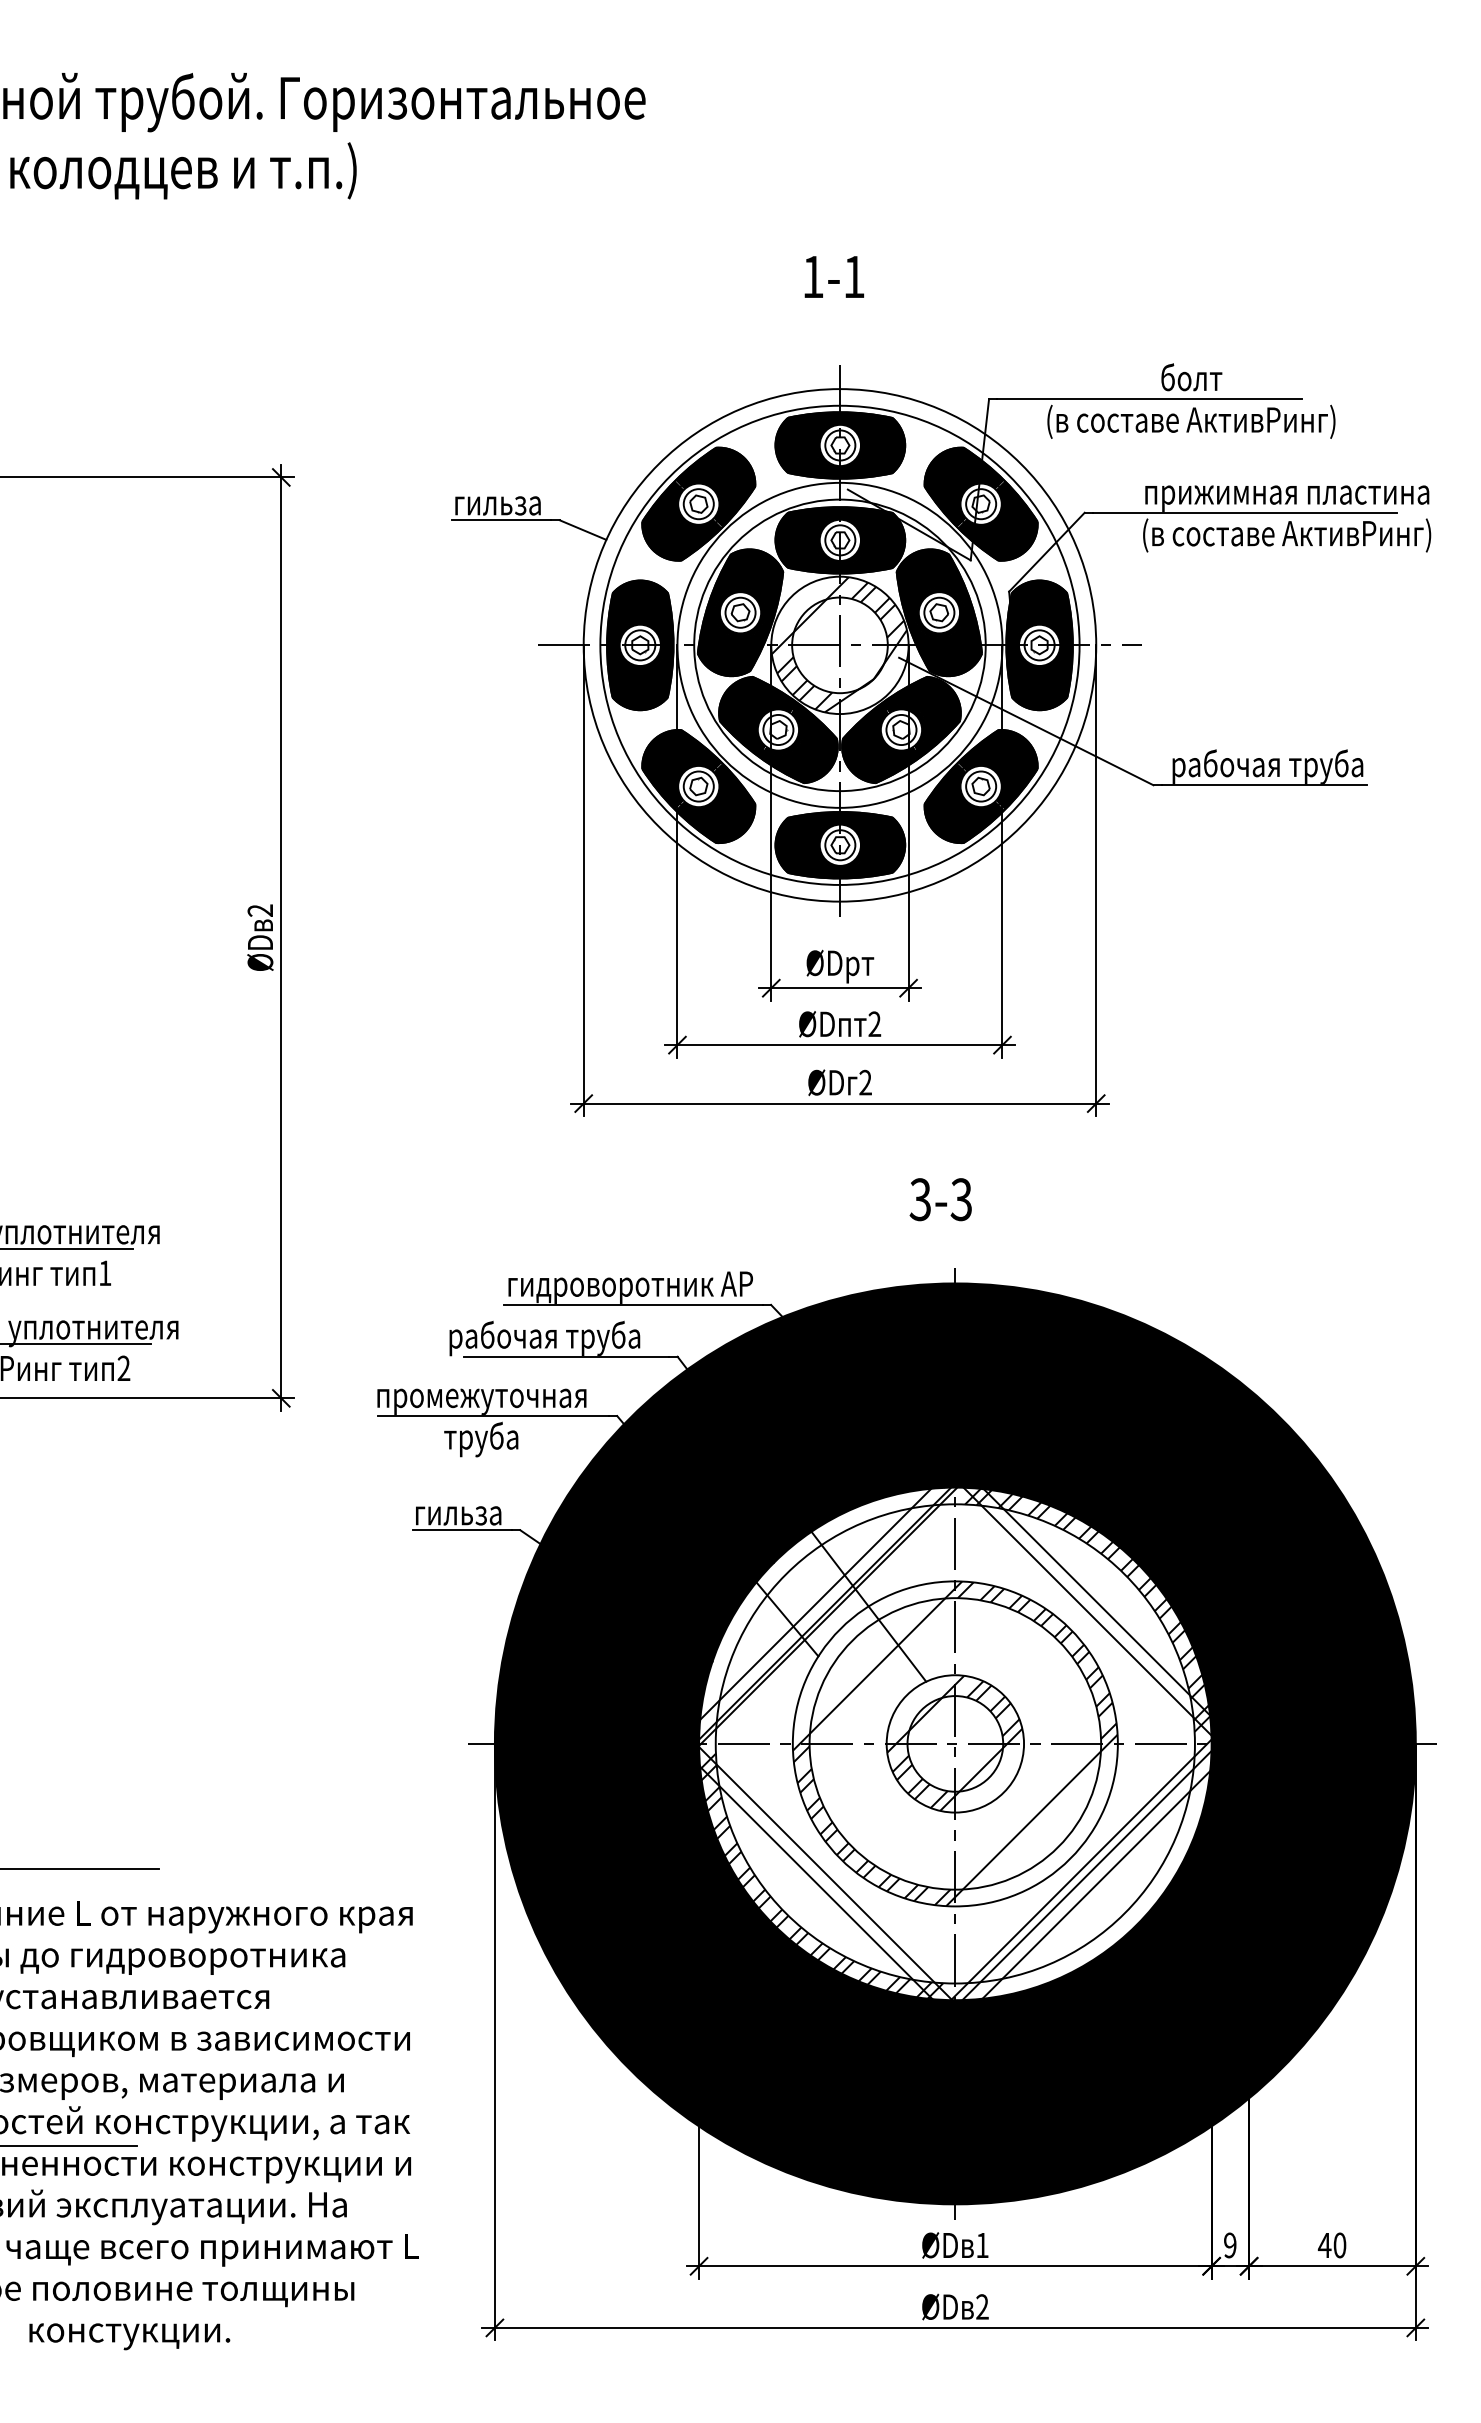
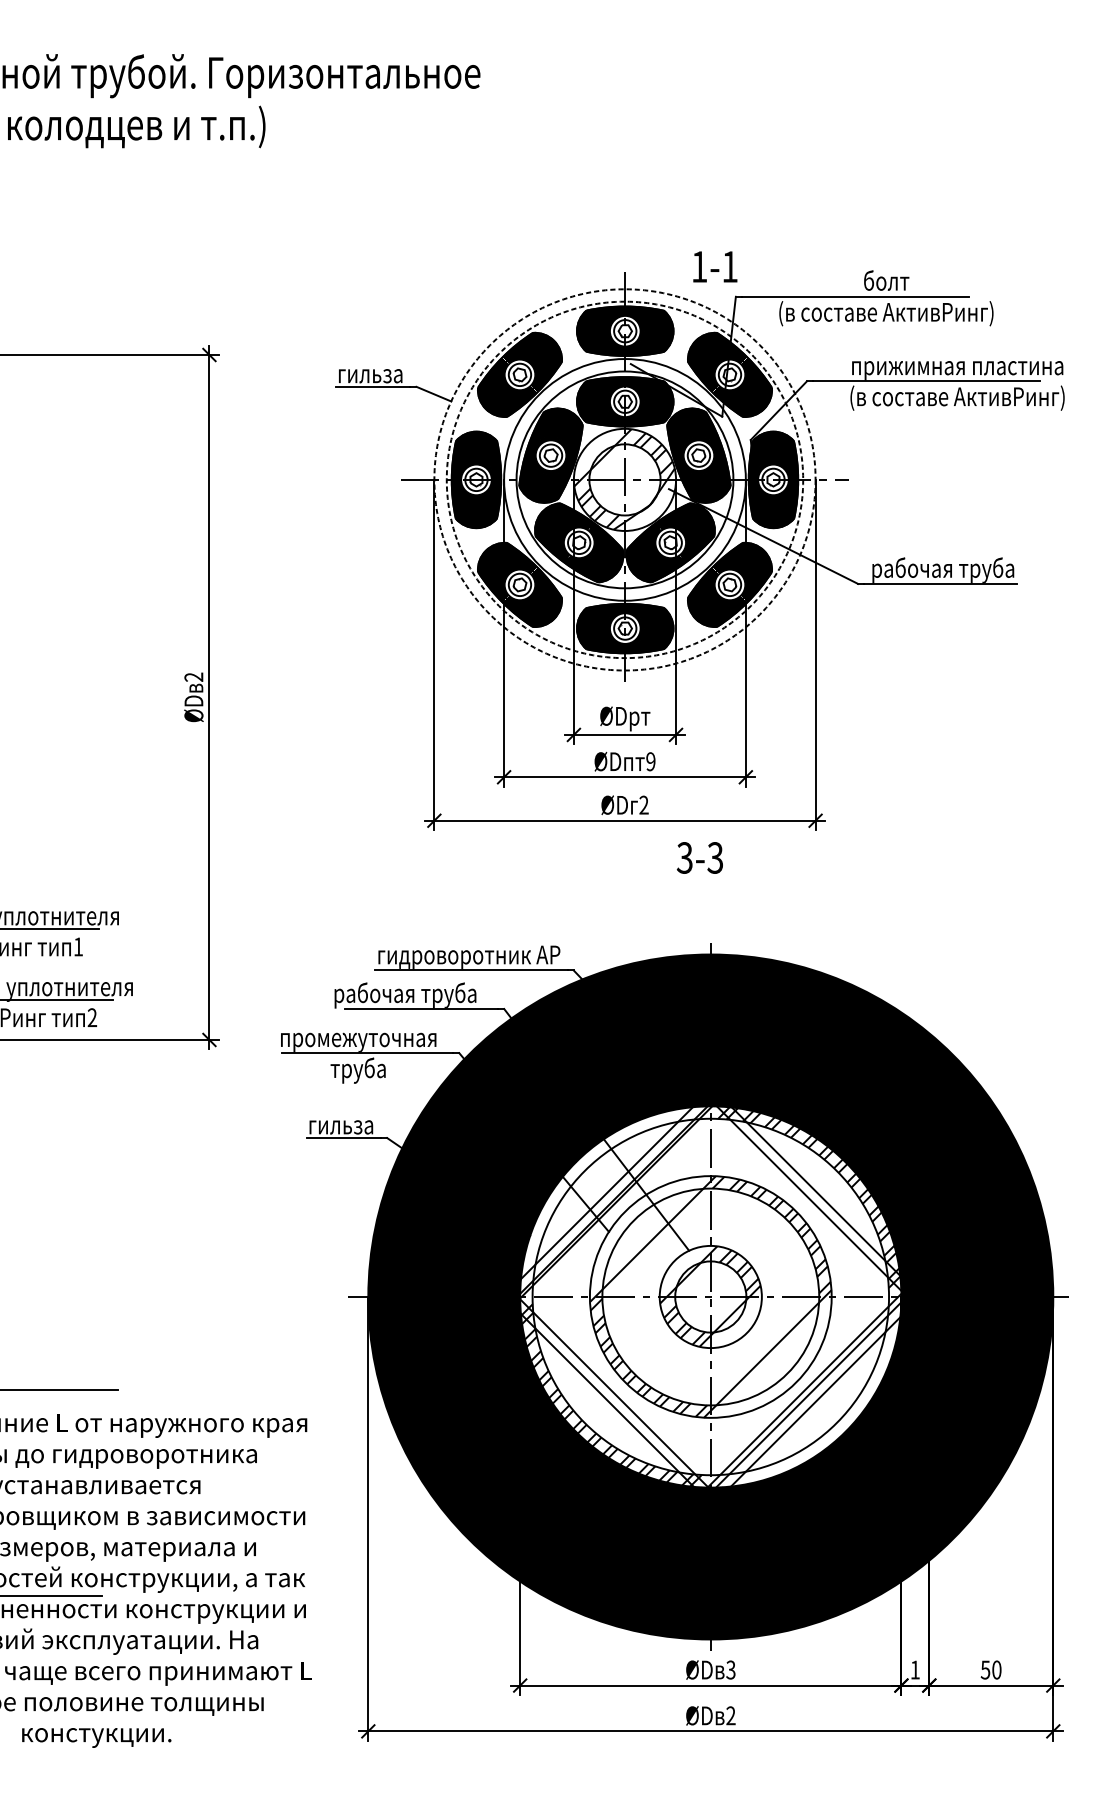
text: (834, 276) -> (715, 266), moved
circle: (839, 644) -> (624, 479), solid -> dashed
circle: (839, 645) -> (624, 480), solid -> dashed
text: (874, 1024) -> (650, 761), 2 -> 9
text: (940, 1199) -> (699, 857), moved
text: (982, 2245) -> (730, 1670), 1 -> 3
text: (1230, 2245) -> (915, 1670), 9 -> 1
text: (1324, 2245) -> (985, 1670), 40 -> 50

